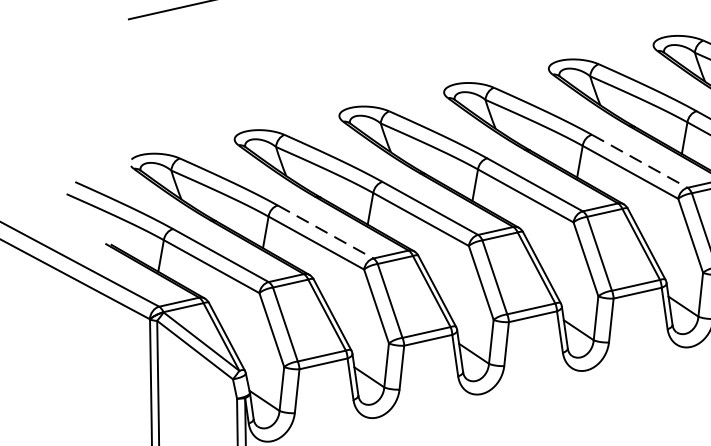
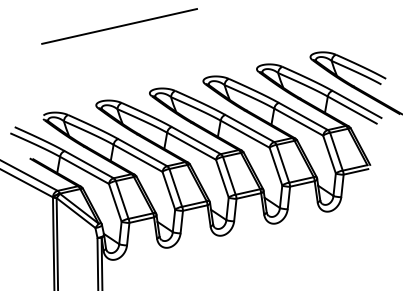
line: (639, 161) -> (303, 116), dashed -> solid
line: (325, 231) -> (142, 152), dashed -> solid

